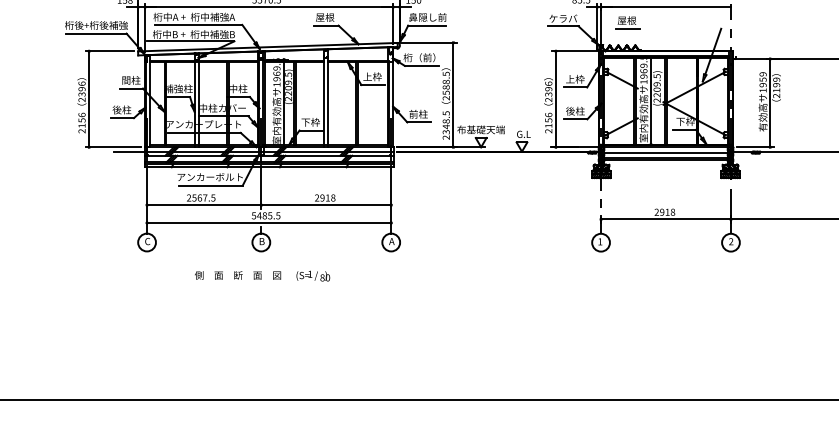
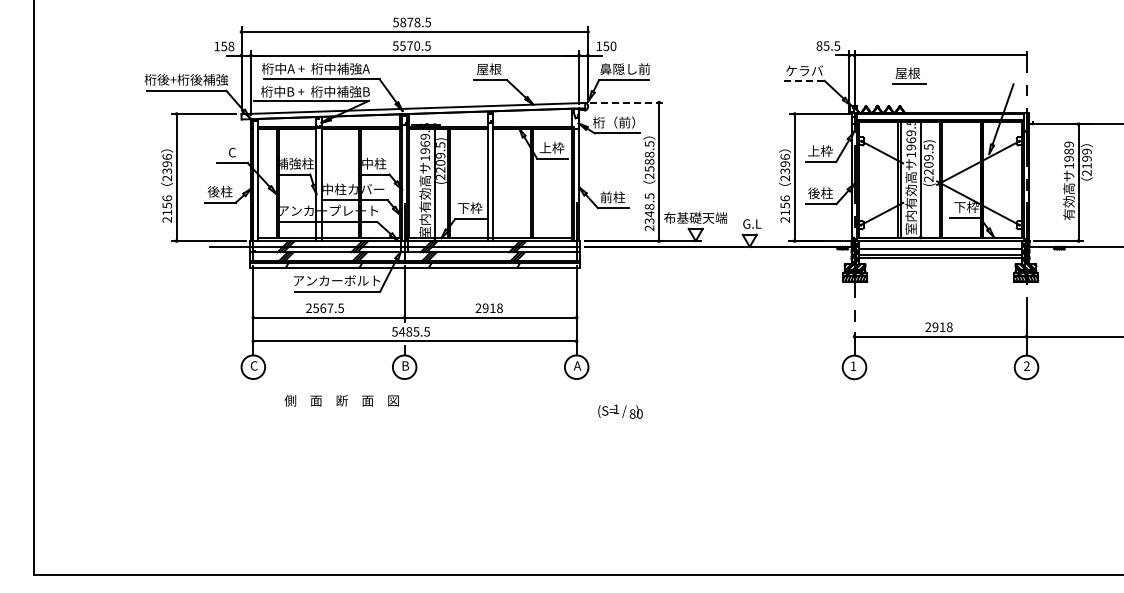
part: (628, 22) -> (909, 75), moved
line: (563, 25) -> (804, 80), solid -> dashed
line: (429, 42) -> (627, 102), solid -> dashed
text: (762, 79) -> (1068, 151), 1959 -> 1989
text: (131, 80) -> (232, 152), 間柱 -> C
text: (237, 275) -> (341, 400), moved
text: (313, 275) -> (620, 411), moved

